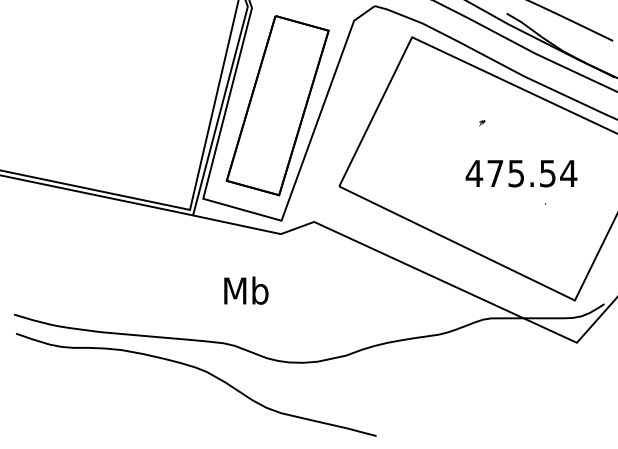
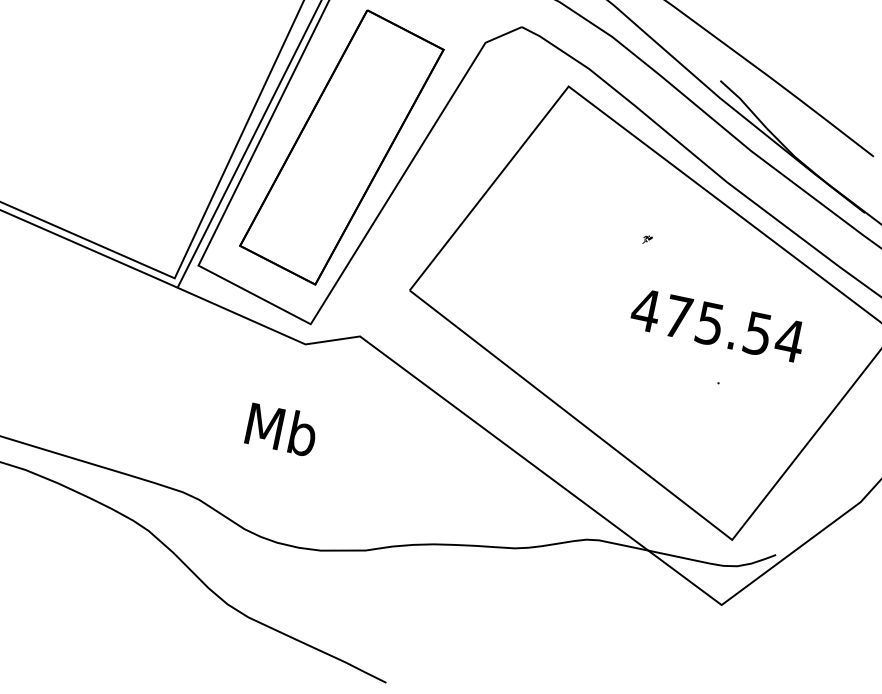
text: (521, 173) -> (717, 325), moved
text: (246, 290) -> (282, 429), moved

